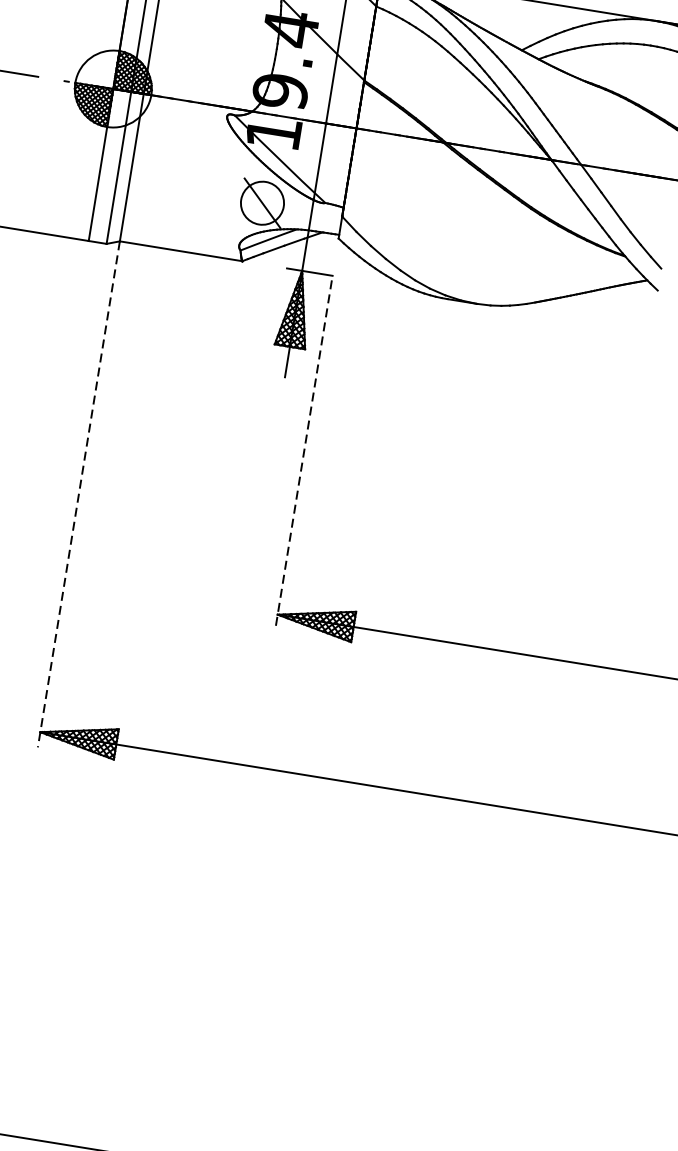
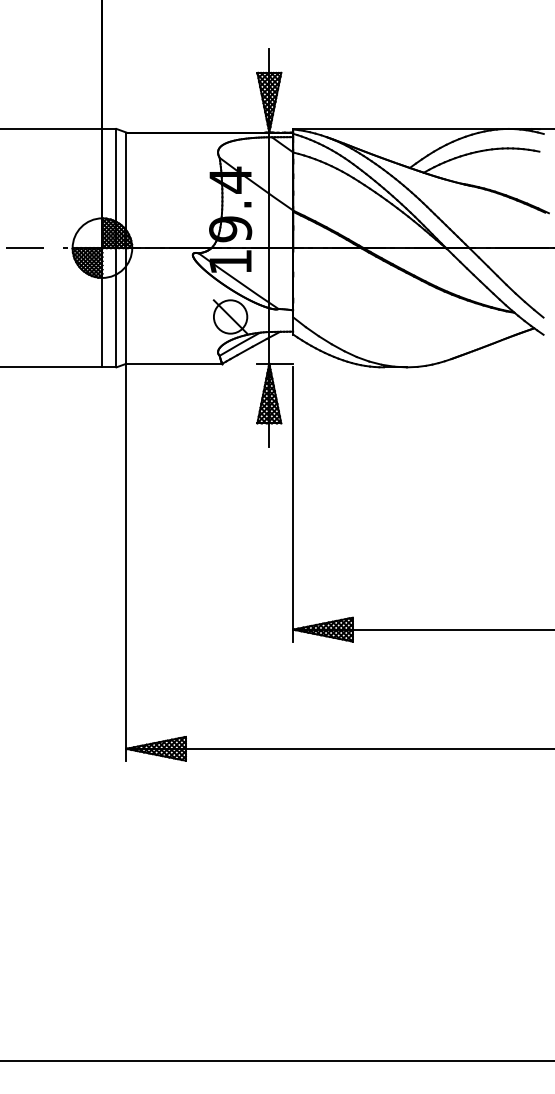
line: (303, 455) -> (293, 504), dashed -> solid
line: (79, 494) -> (126, 562), dashed -> solid

